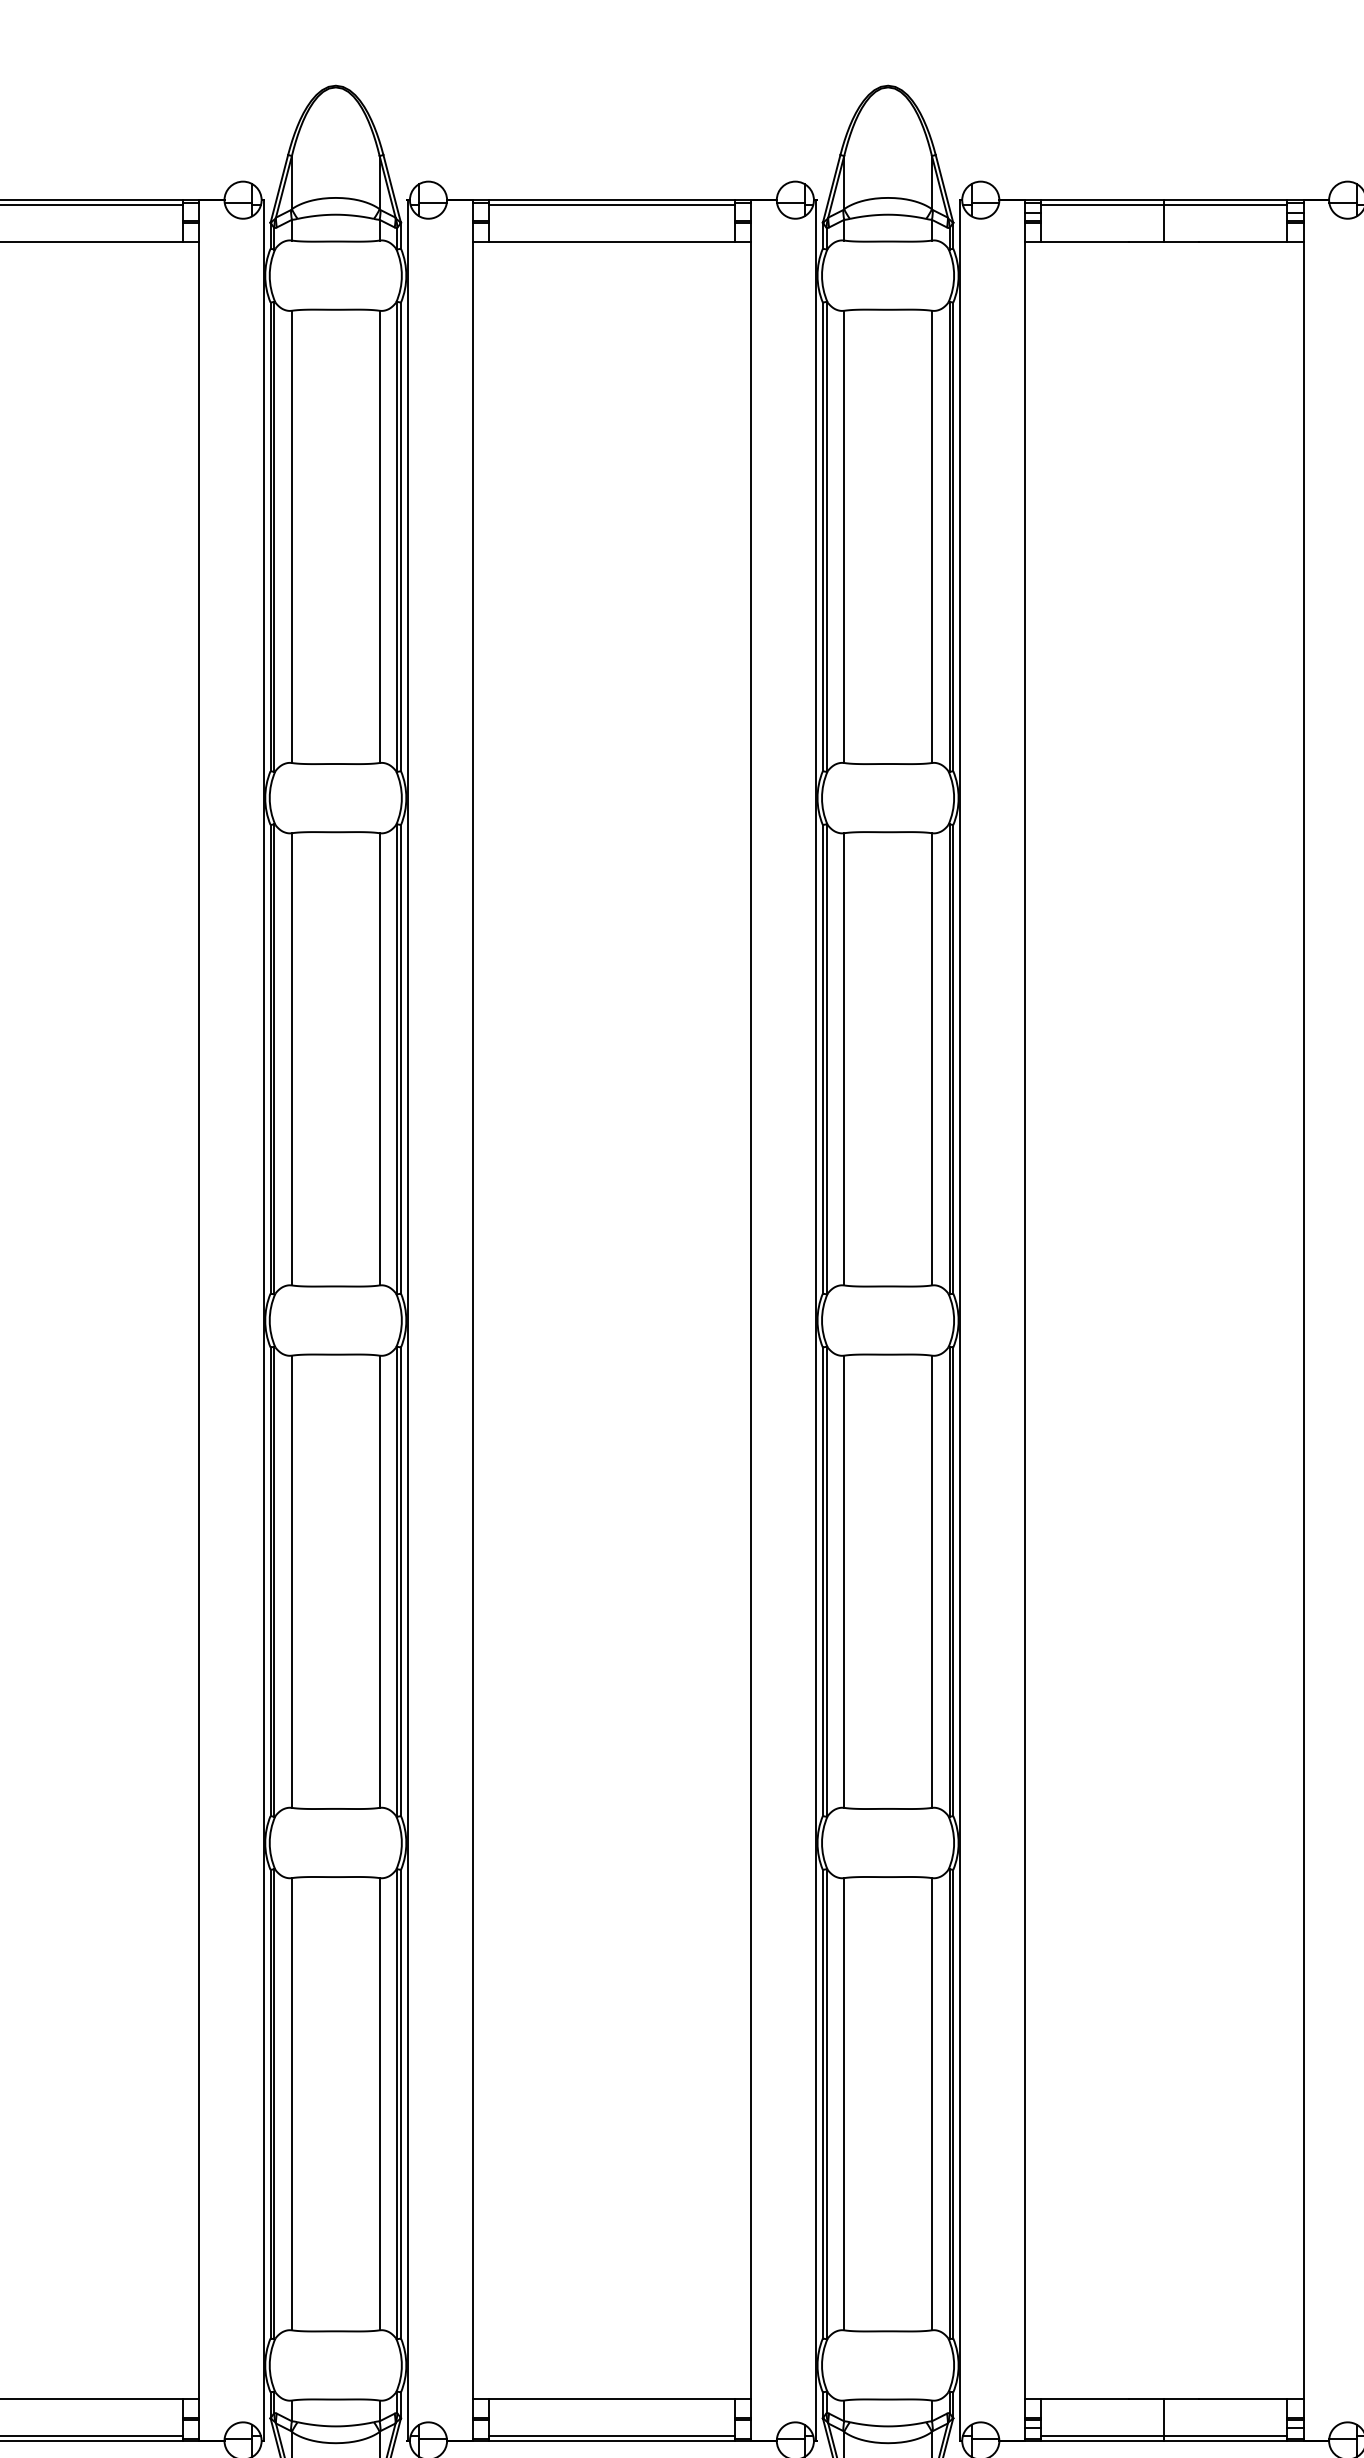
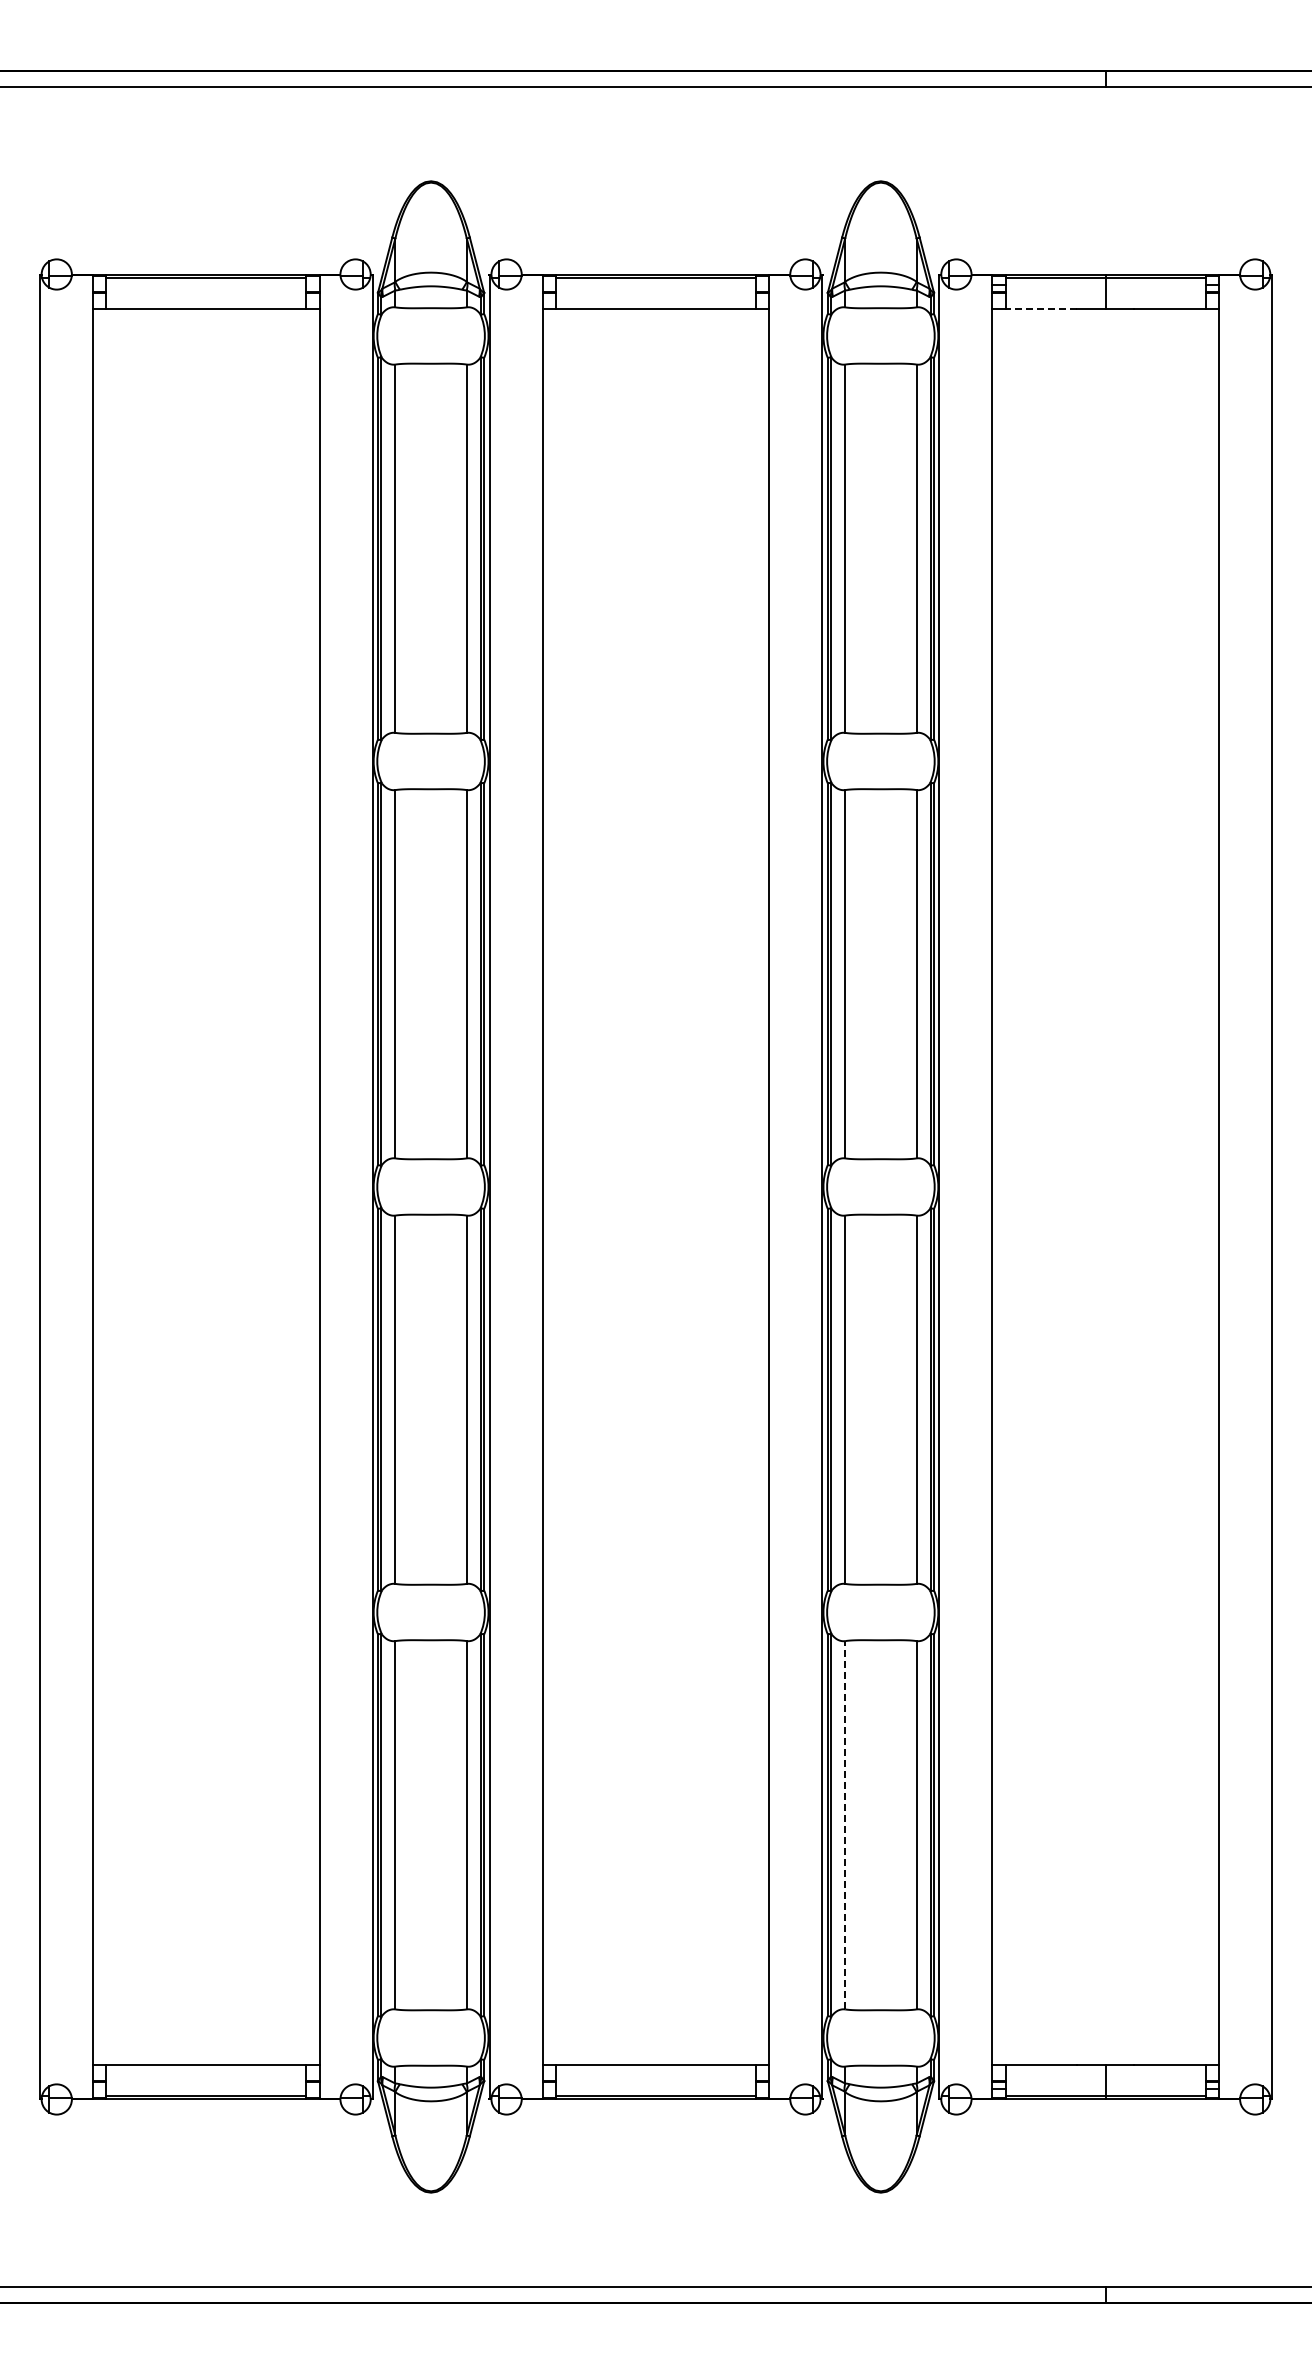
line: (1085, 241) -> (1041, 308), solid -> dashed
line: (844, 2103) -> (845, 1824), solid -> dashed

